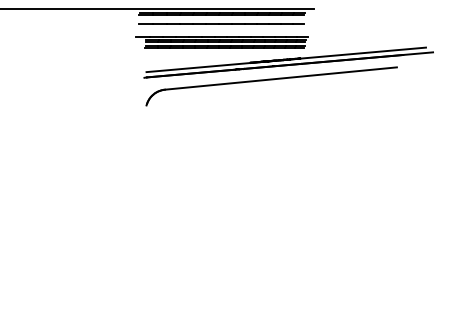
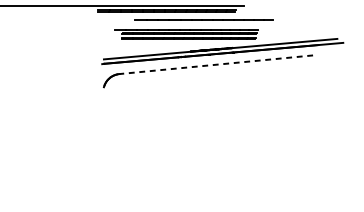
line: (221, 23) -> (204, 18), moved
part: (221, 42) -> (185, 34), moved
line: (280, 78) -> (215, 64), solid -> dashed

